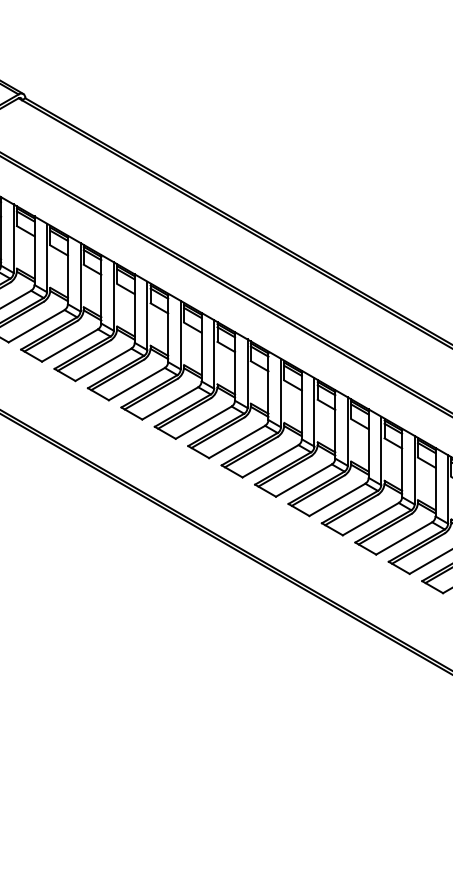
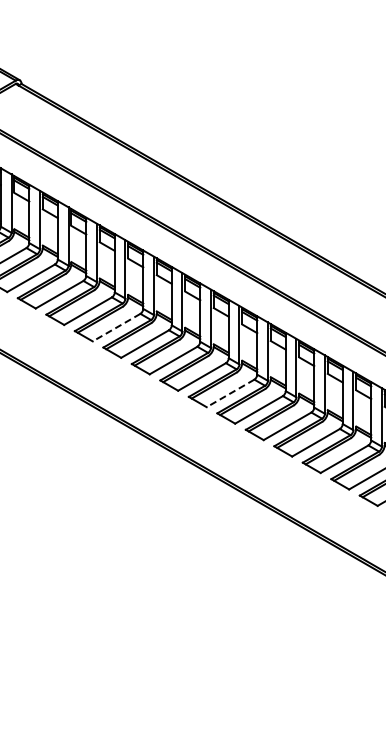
line: (136, 383) -> (116, 327), solid -> dashed
line: (270, 461) -> (230, 393), solid -> dashed

